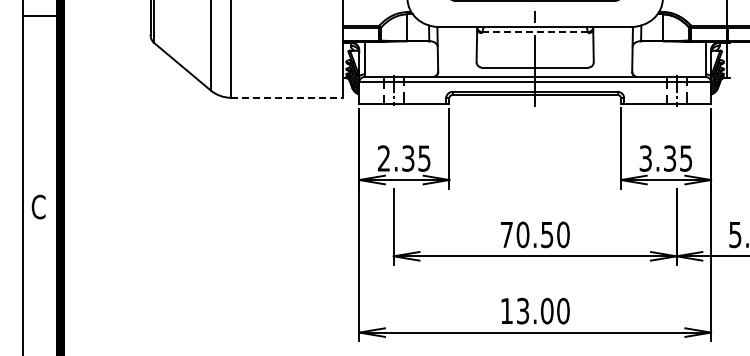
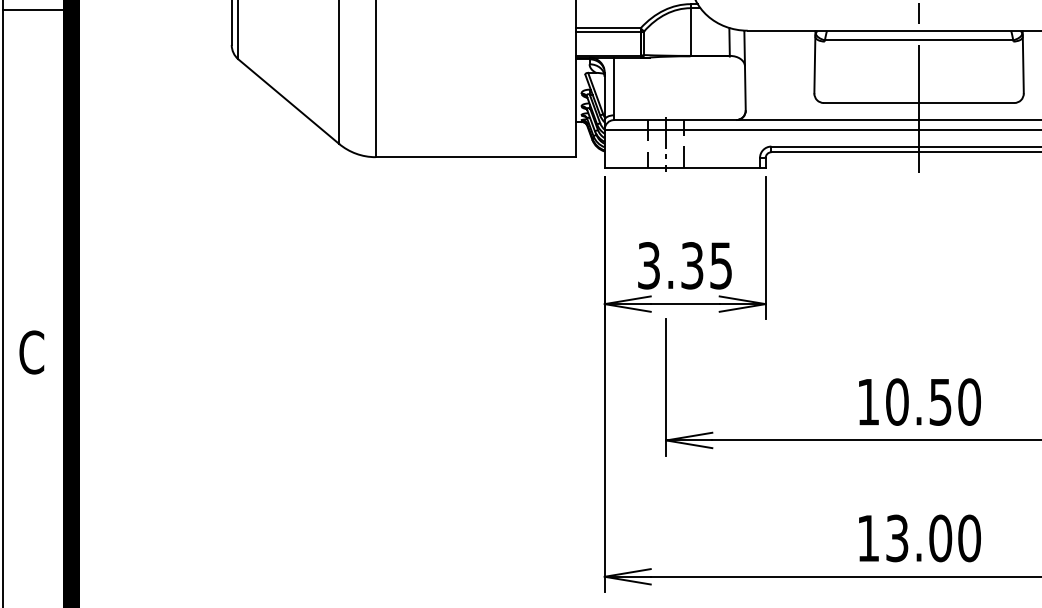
line: (535, 32) -> (919, 40), dashed -> solid
line: (287, 97) -> (476, 156), dashed -> solid
text: (384, 158) -> (649, 265), 2.35 -> 3.35
text: (506, 234) -> (867, 401), 70.50 -> 10.50

